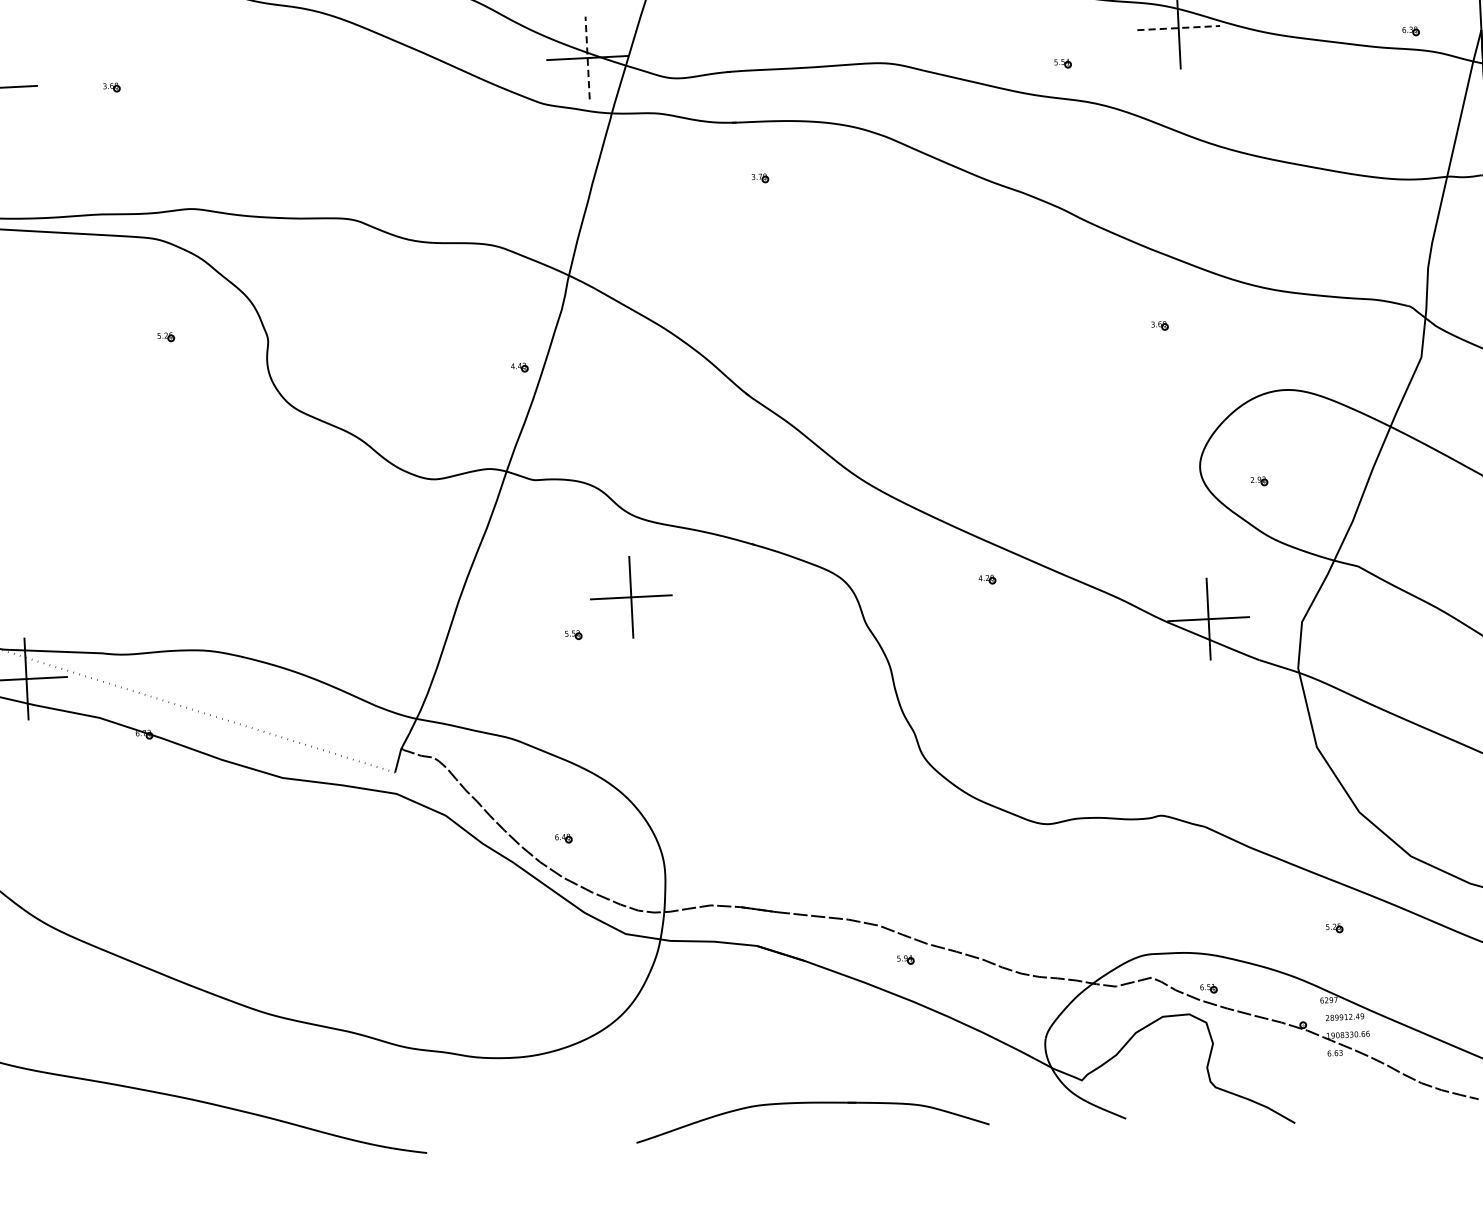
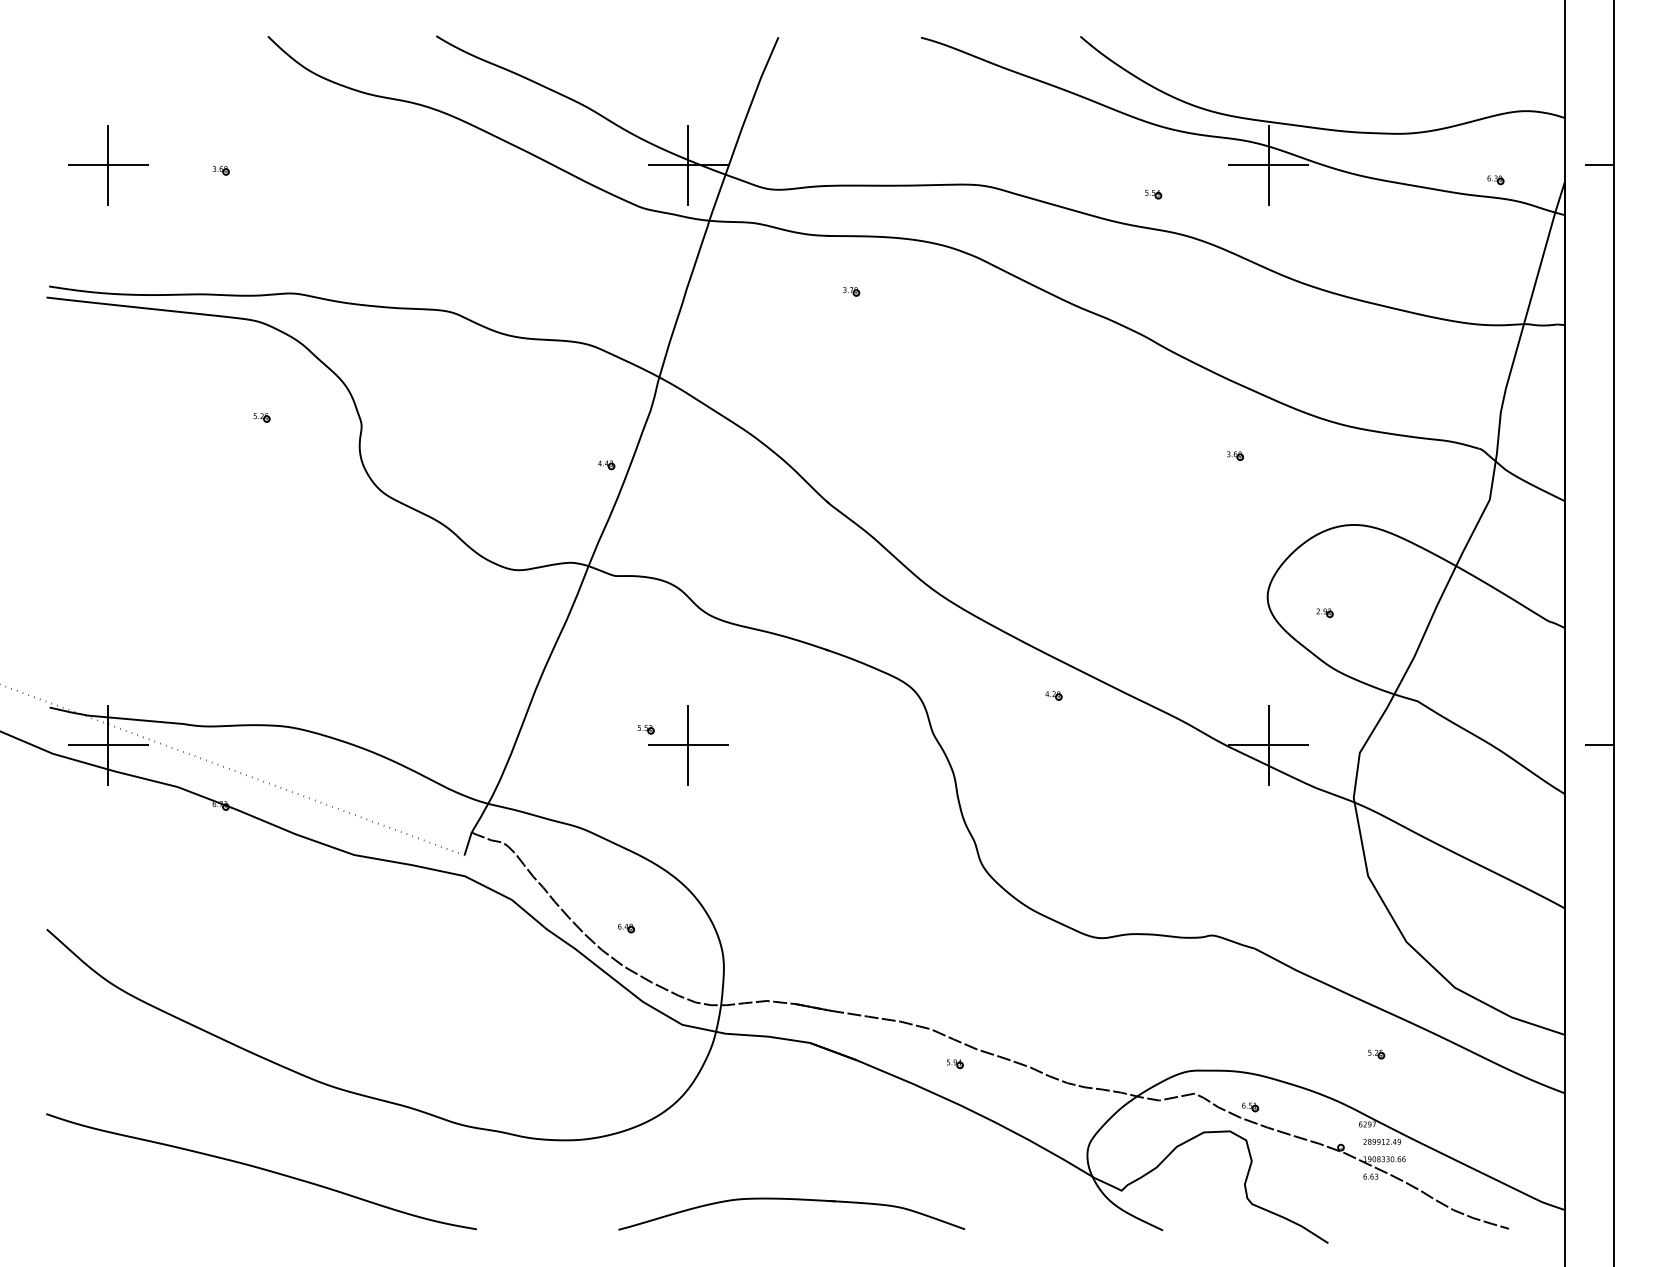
line: (1178, 28) -> (1268, 165), dashed -> solid
line: (587, 58) -> (688, 165), dashed -> solid
part: (631, 597) -> (688, 745), moved
part: (813, 1104) -> (793, 1200), moved

